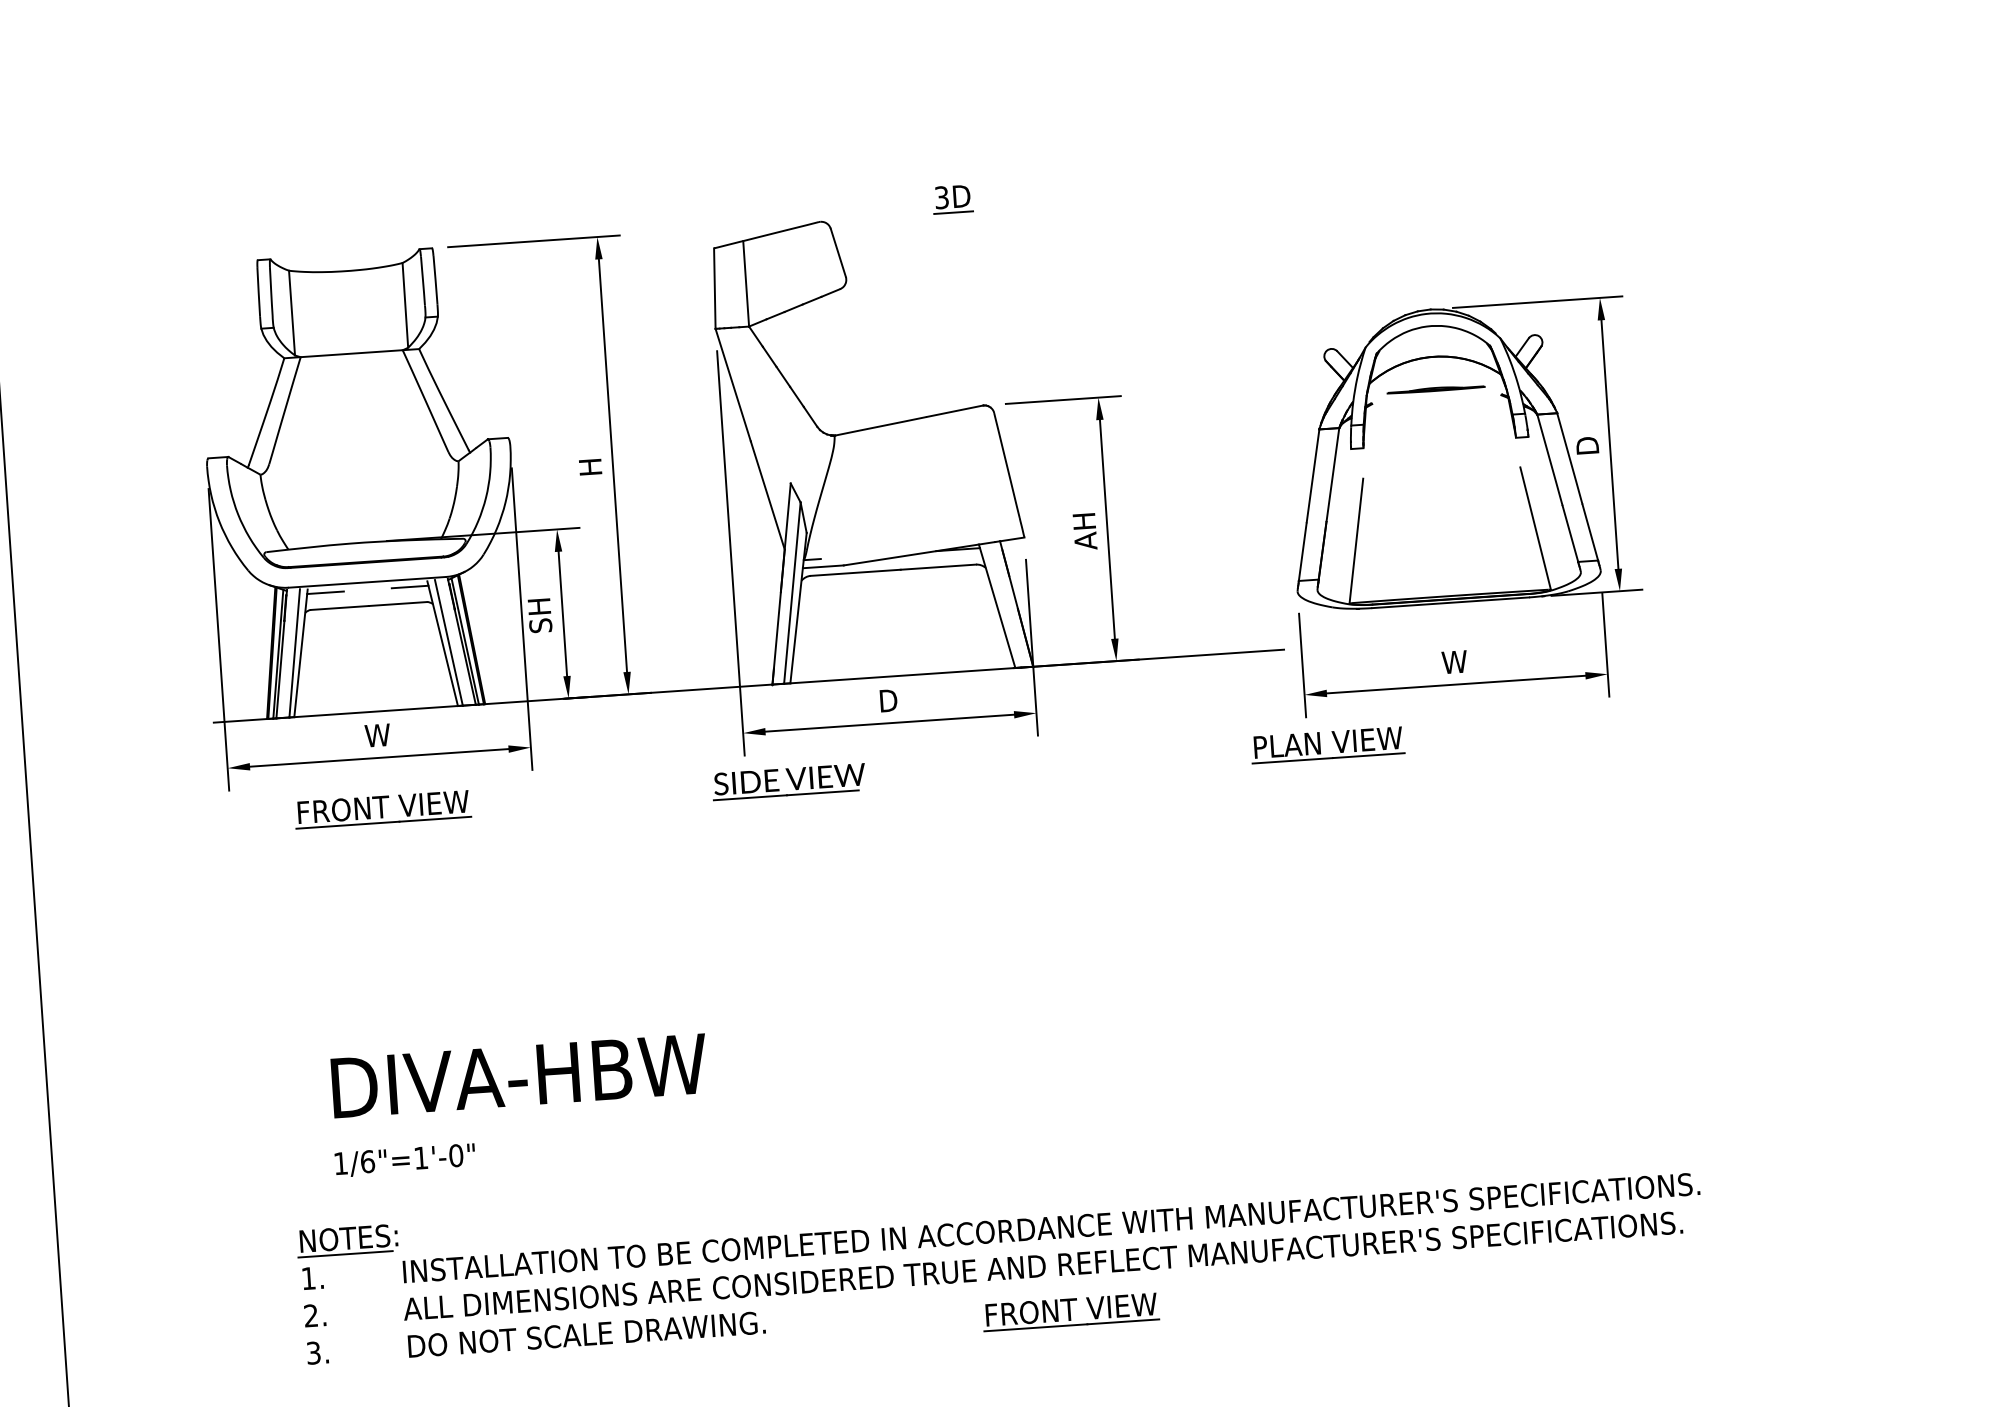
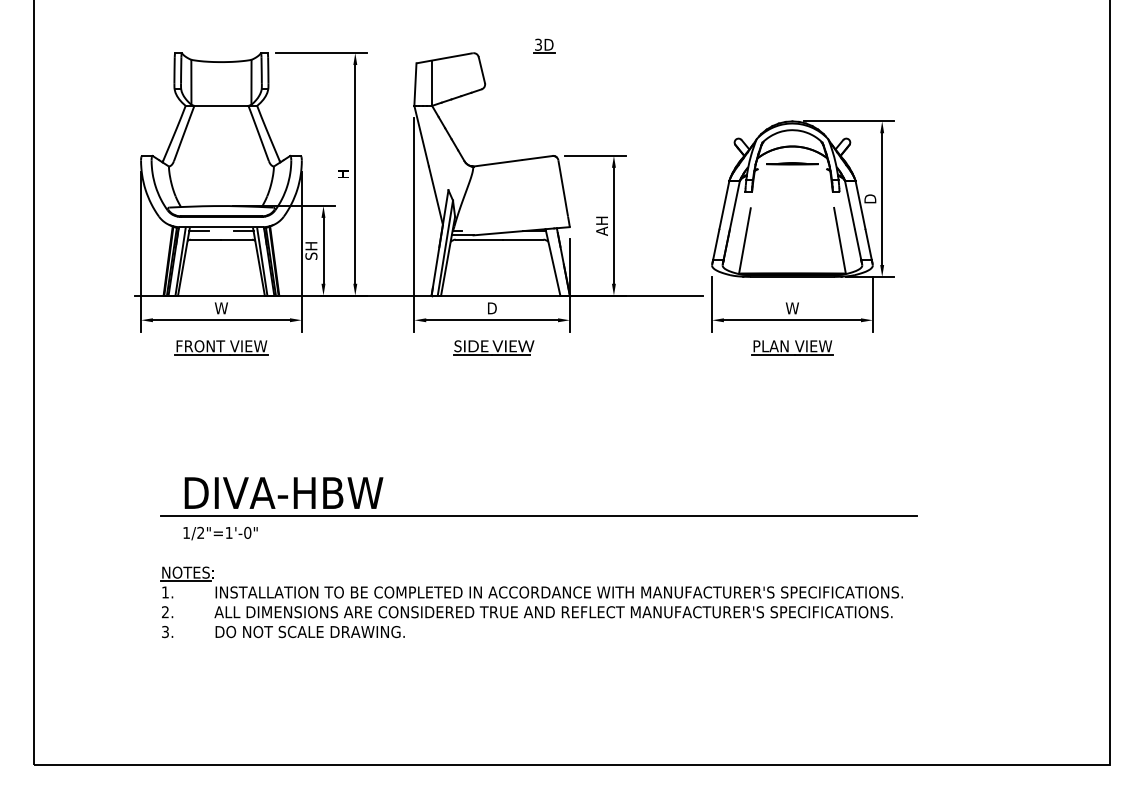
part: (1327, 744) -> (792, 347), moved
part: (788, 781) -> (493, 347), moved
line: (1002, 1087) -> (538, 516), added
text: (367, 1160) -> (200, 532), 1/6"=1'-0" -> 1/2"=1'-0"
part: (1070, 1311) -> (566, 637), removed

